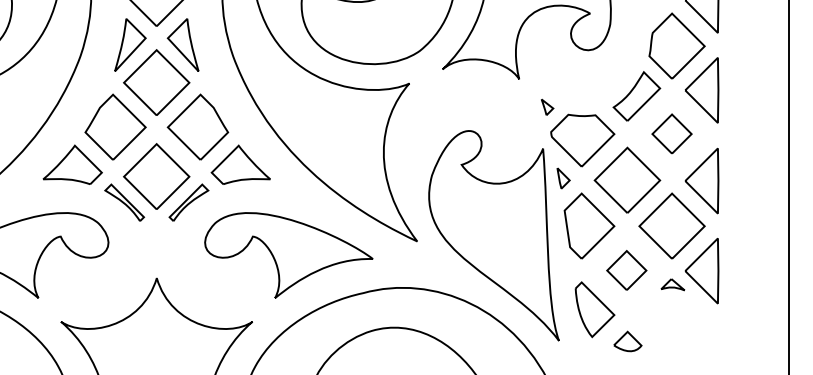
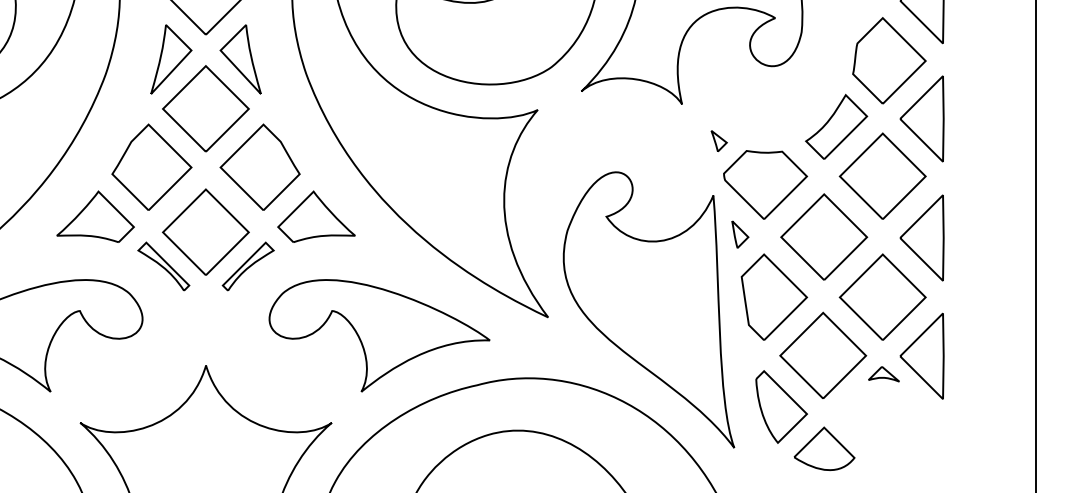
part: (671, 133) -> (882, 175), size x1.67
part: (626, 270) -> (822, 355), size x1.67
part: (627, 341) -> (824, 448), size x1.67

